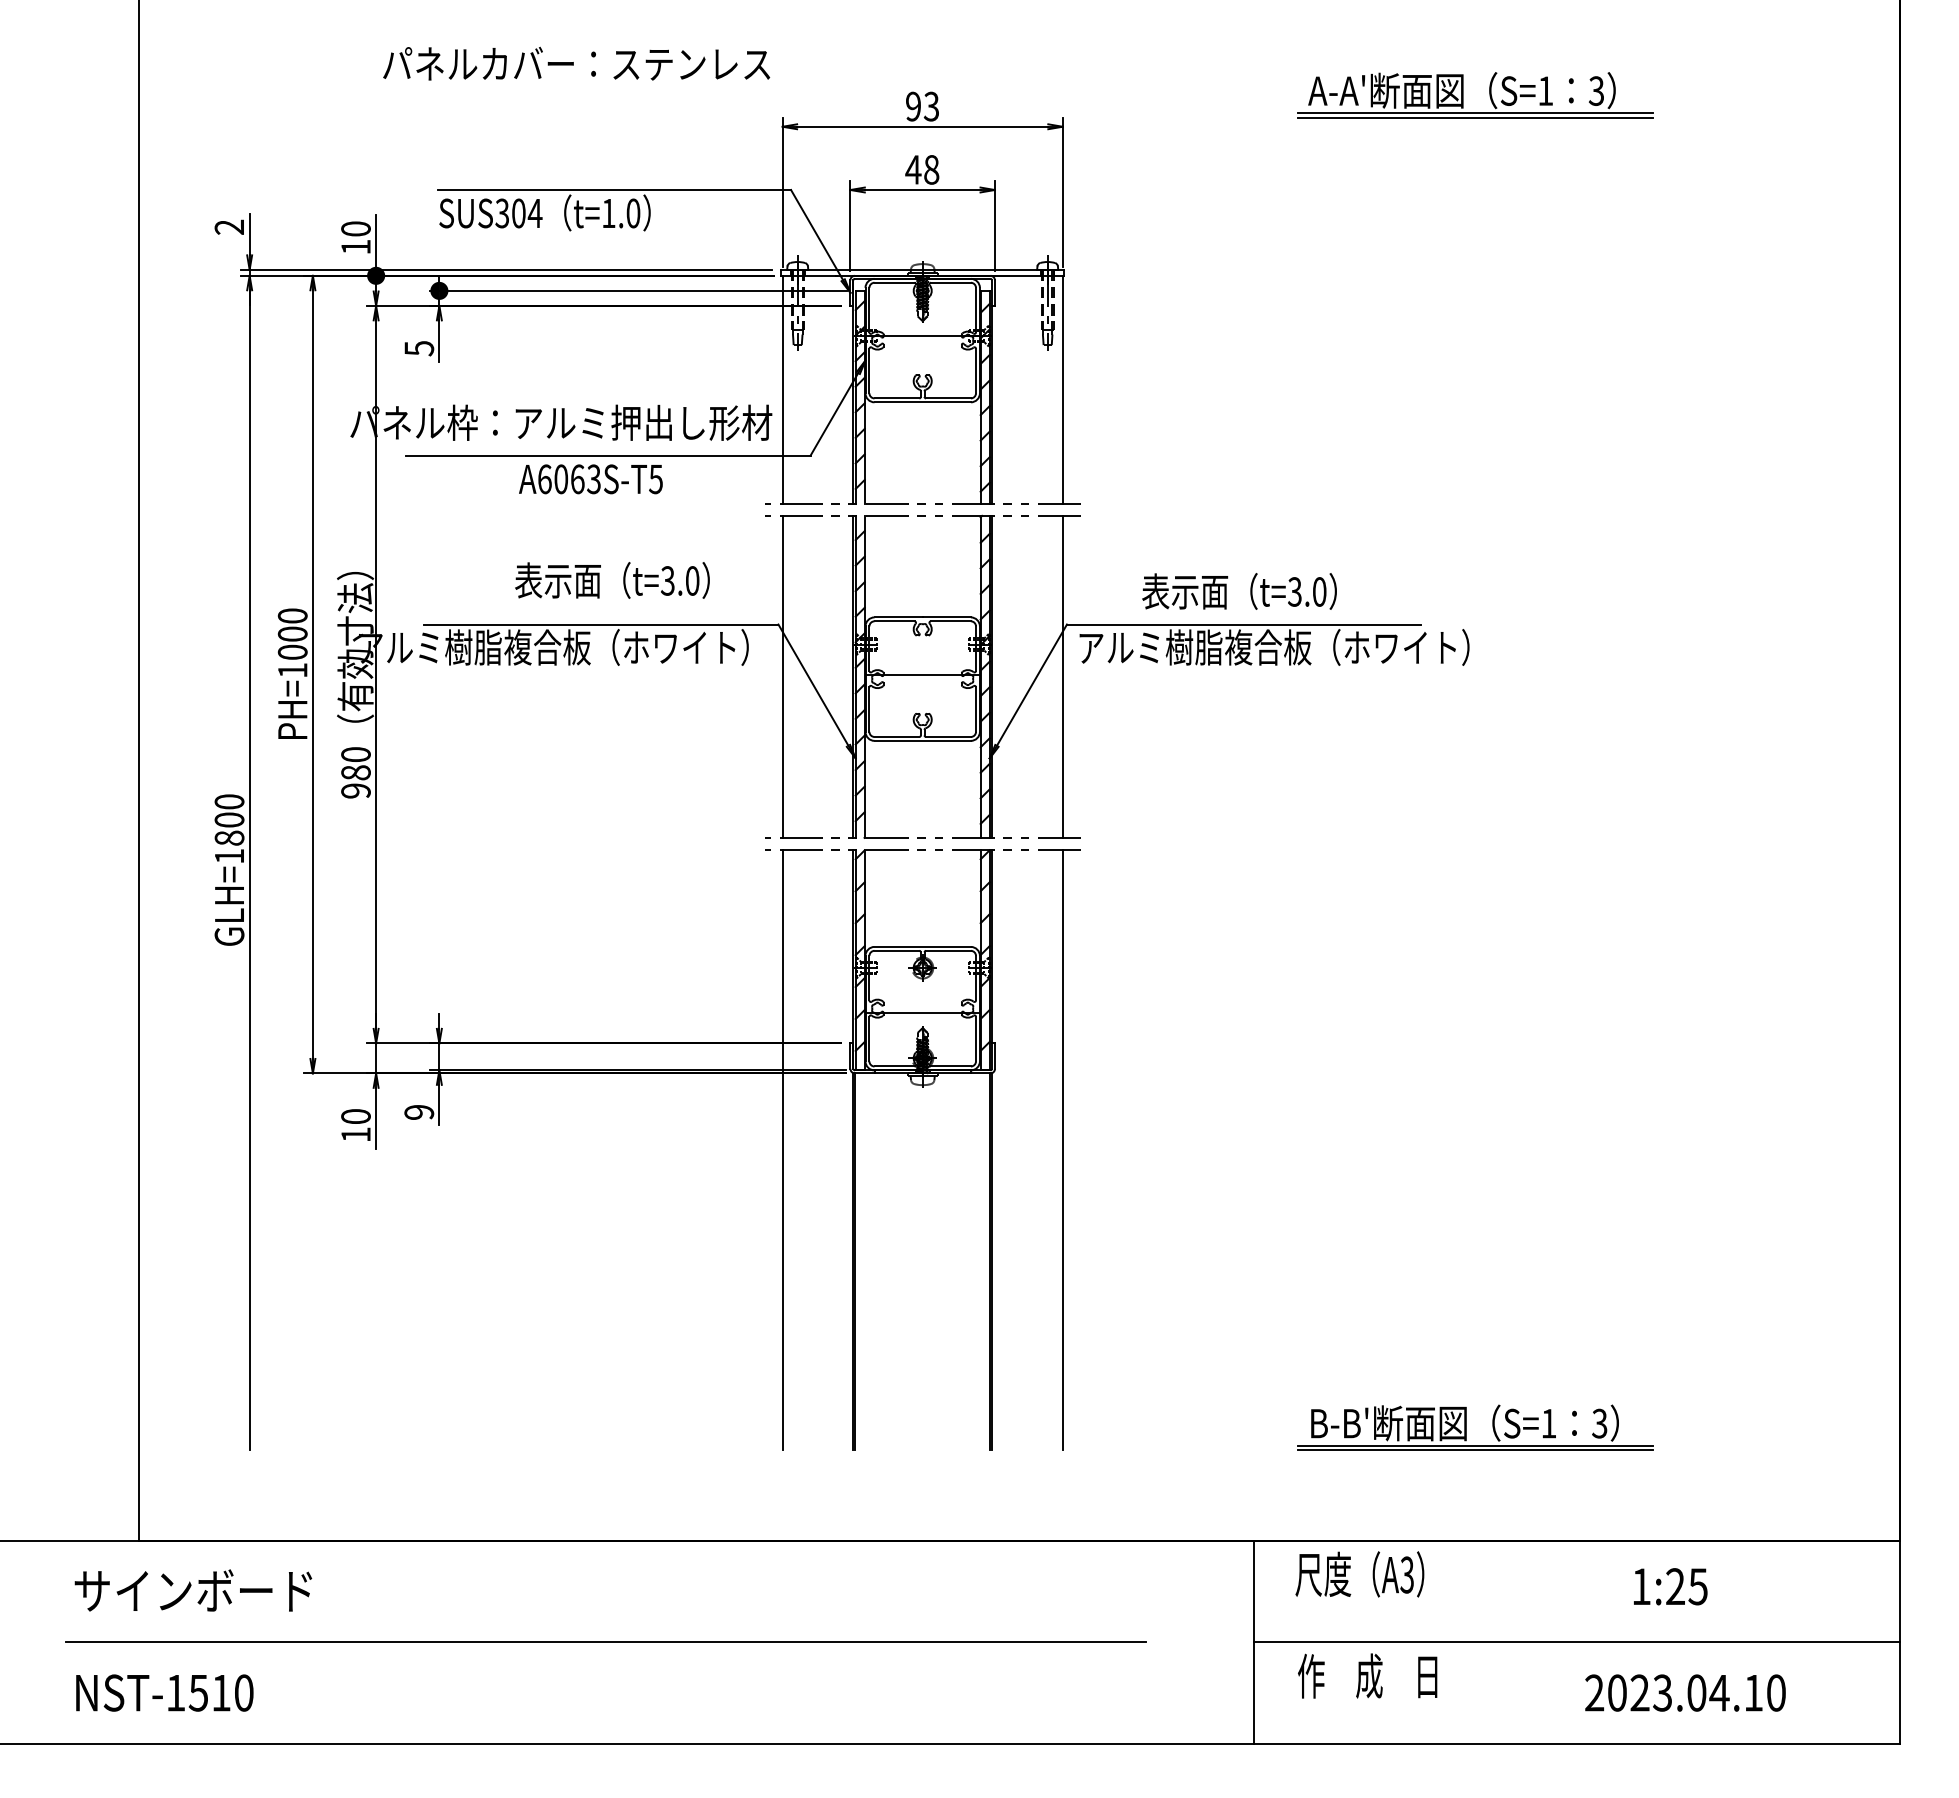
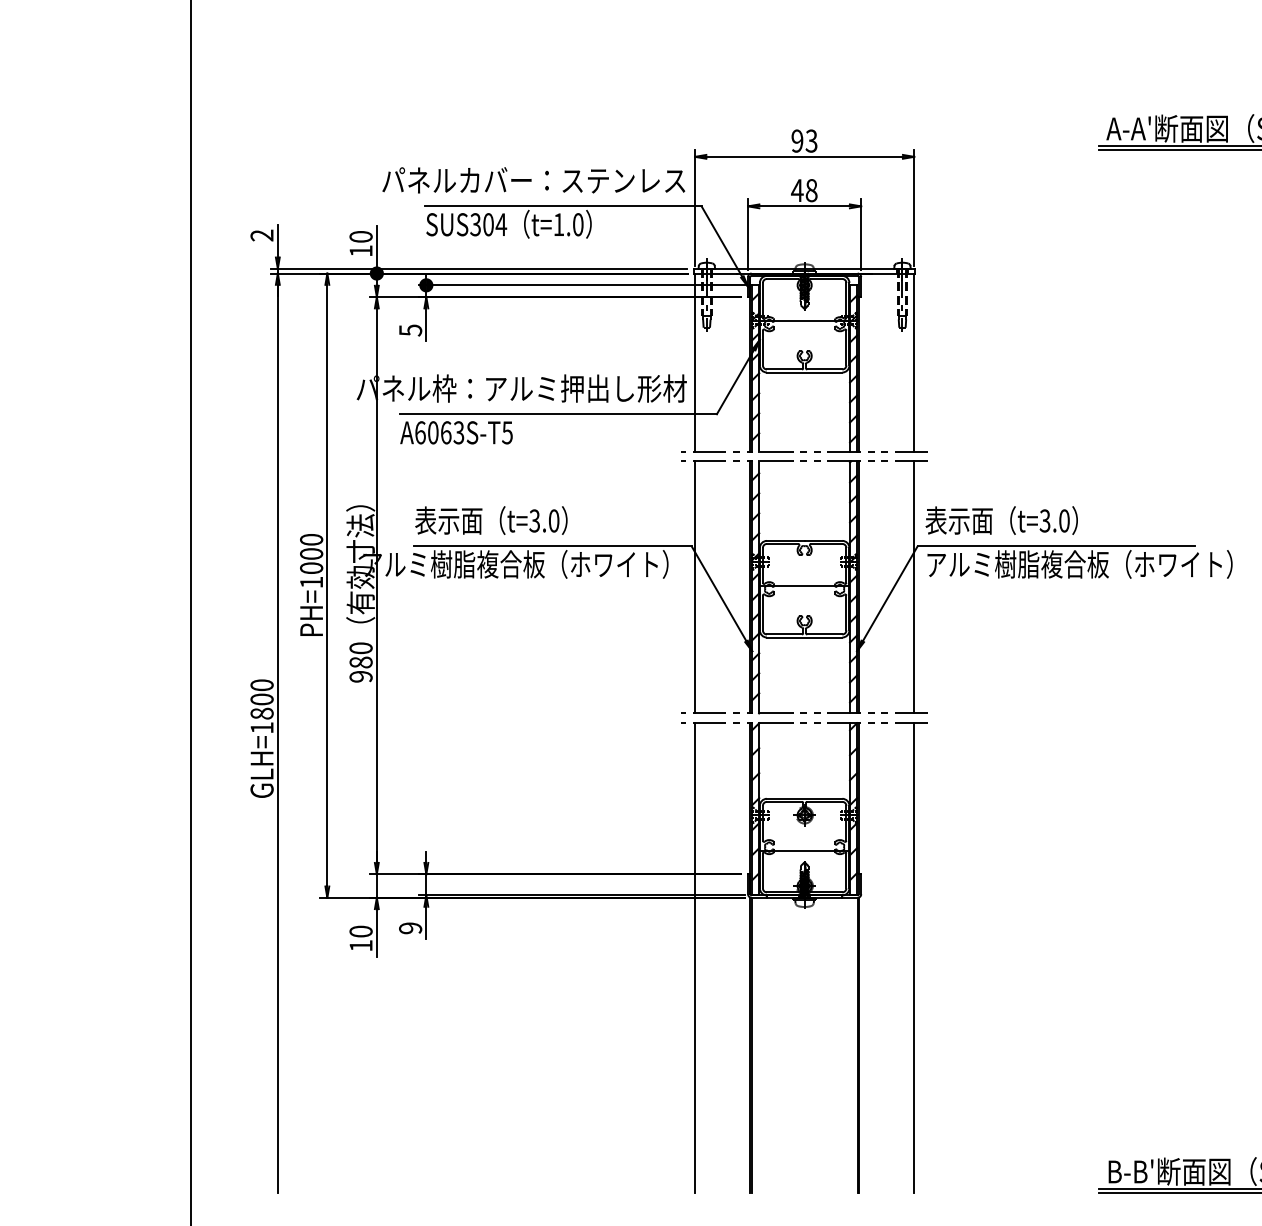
text: (576, 63) -> (533, 180), moved
text: (590, 479) -> (456, 432), moved
text: (612, 580) -> (491, 520), moved
text: (1239, 591) -> (1001, 520), moved

